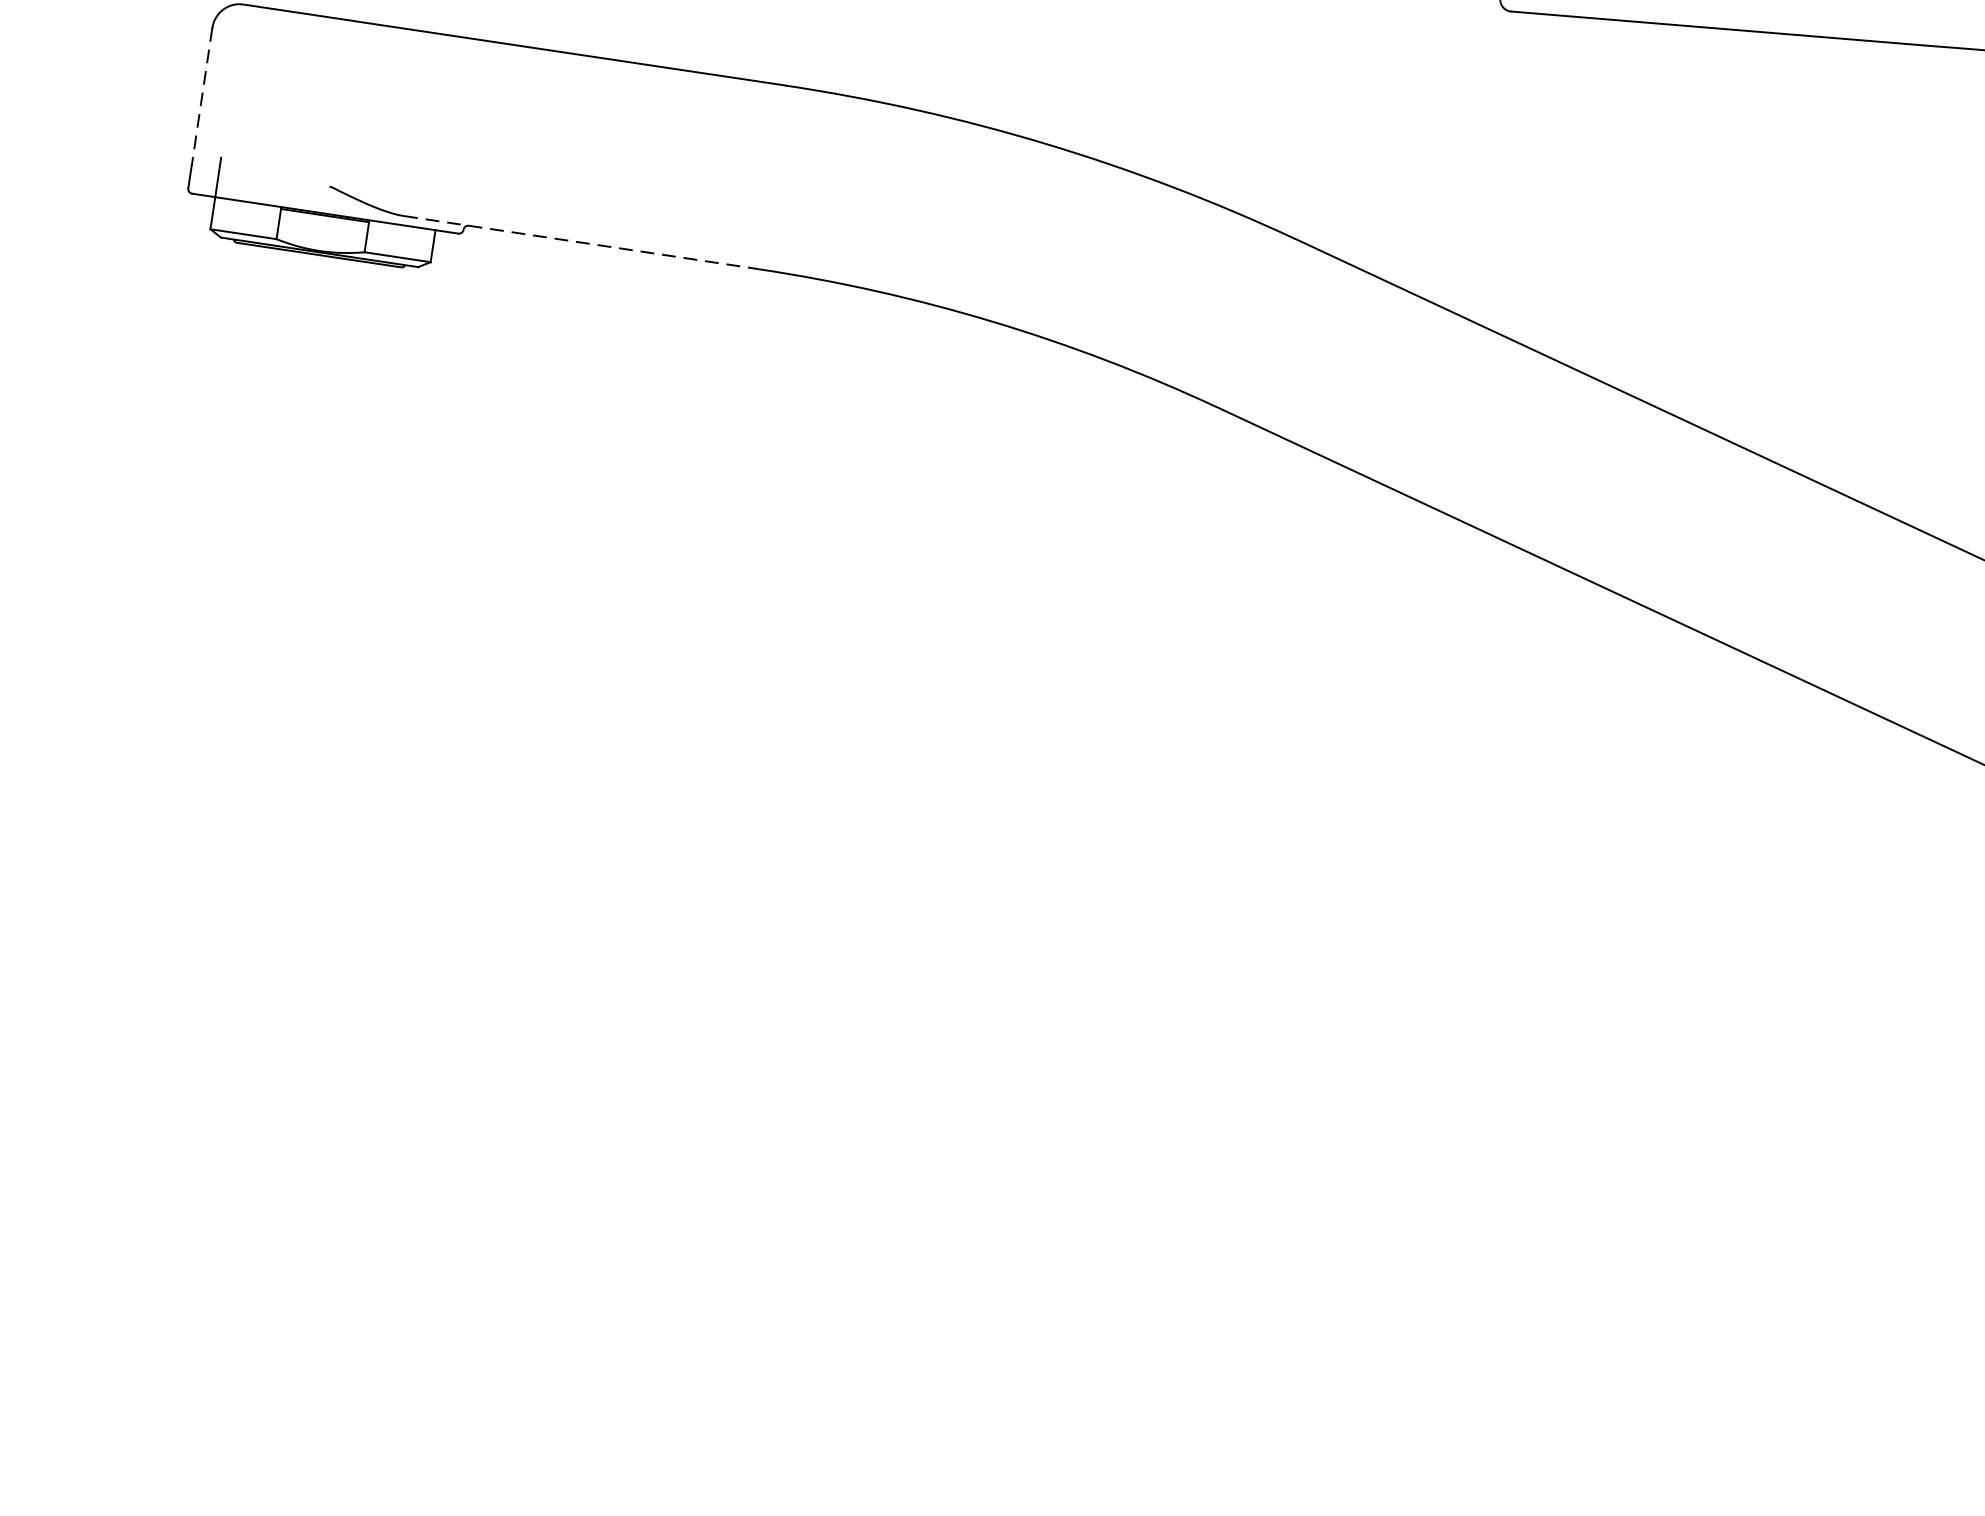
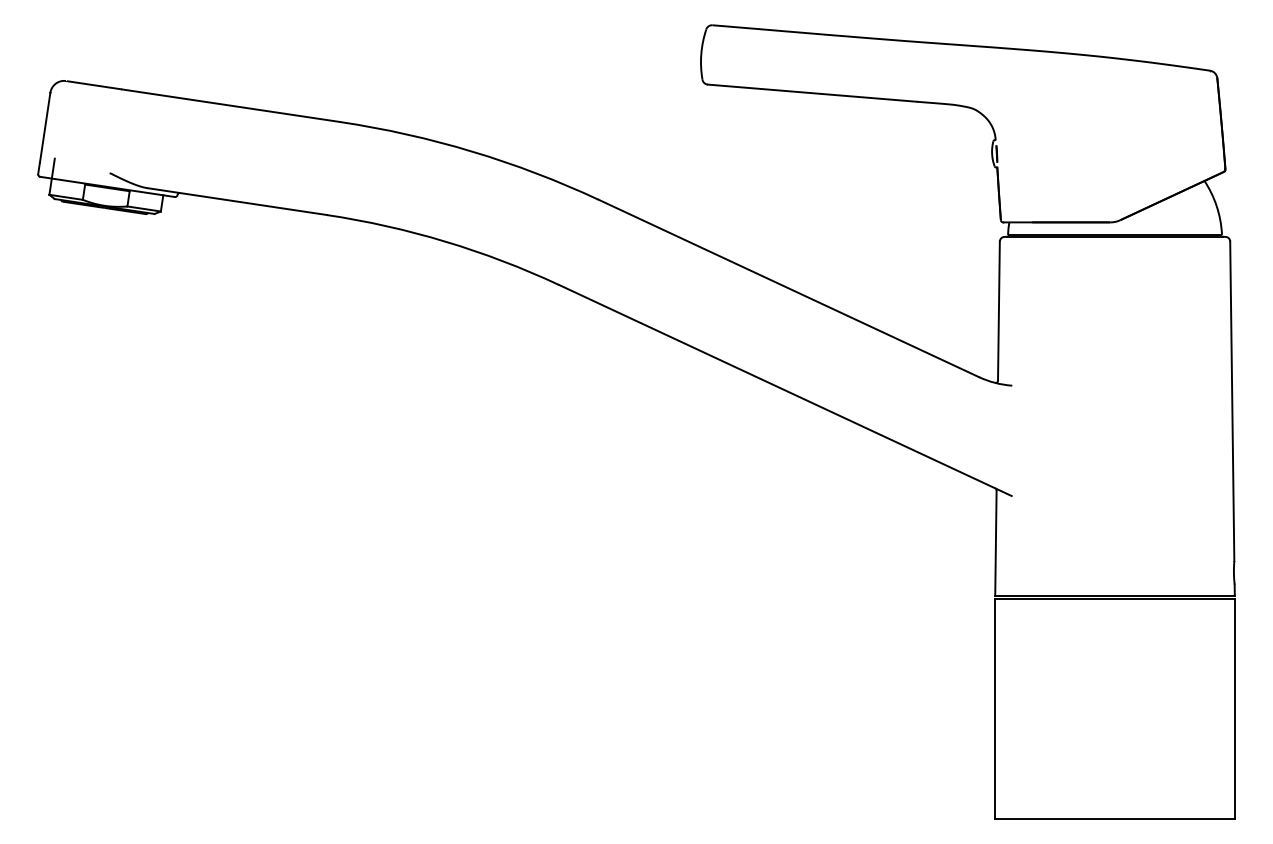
line: (202, 98) -> (45, 128), dashed -> solid
line: (582, 242) -> (237, 201), dashed -> solid

